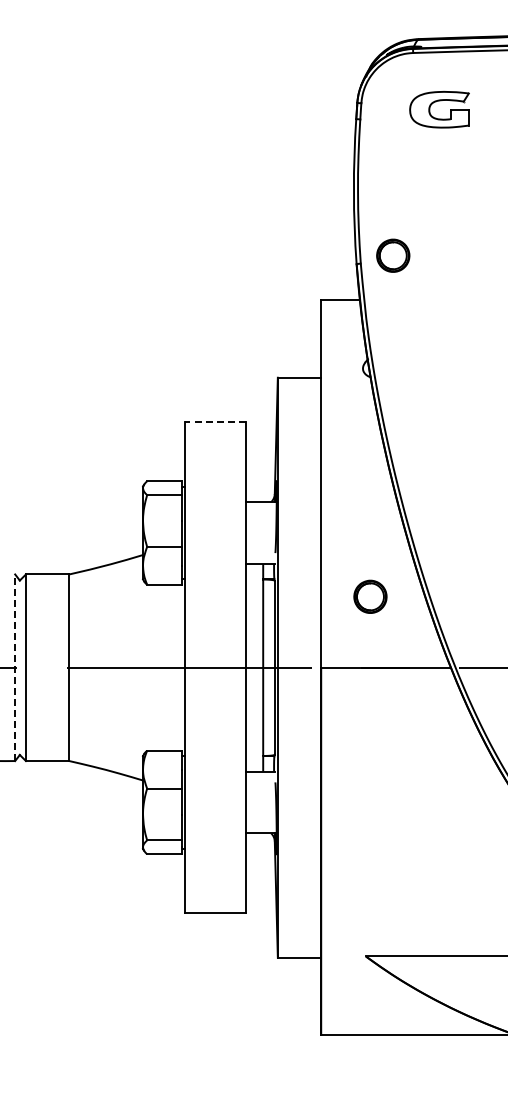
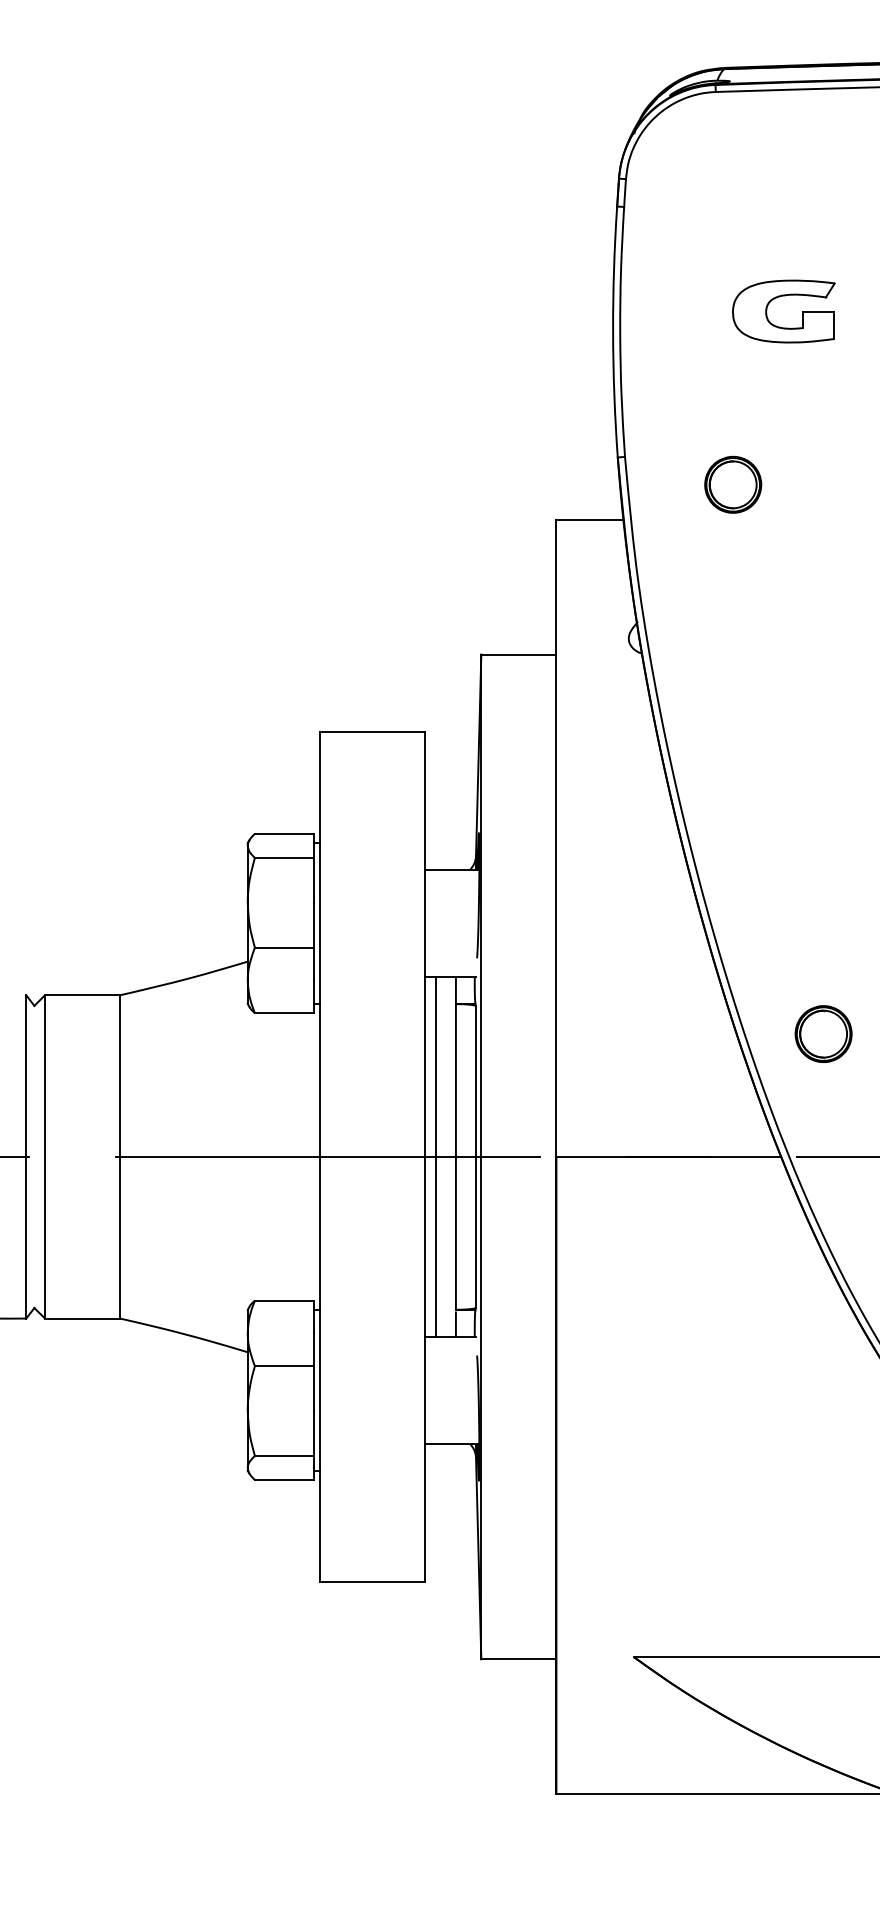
part: (436, 102) -> (778, 298), moved
part: (393, 255) -> (733, 484), moved
line: (214, 422) -> (371, 732), dashed -> solid
part: (370, 596) -> (823, 1033), moved
line: (15, 667) -> (26, 1156), dashed -> solid
line: (251, 667) -> (435, 1156), added

